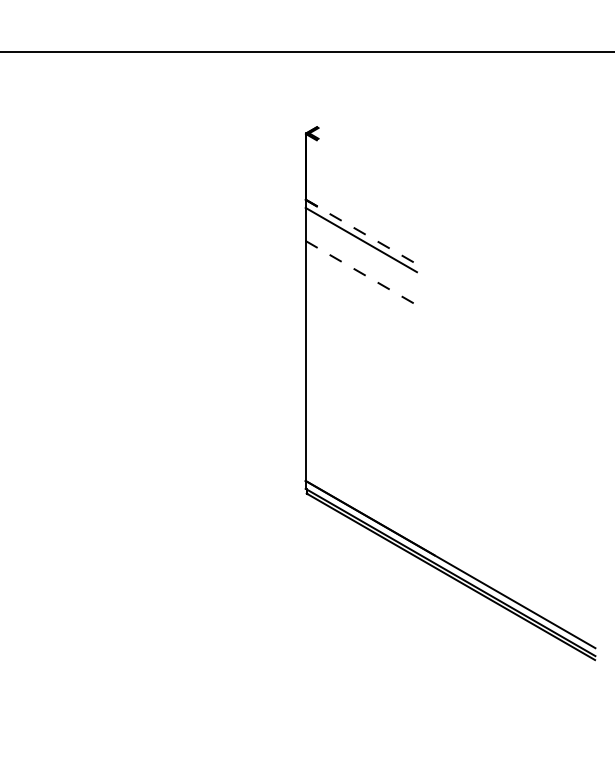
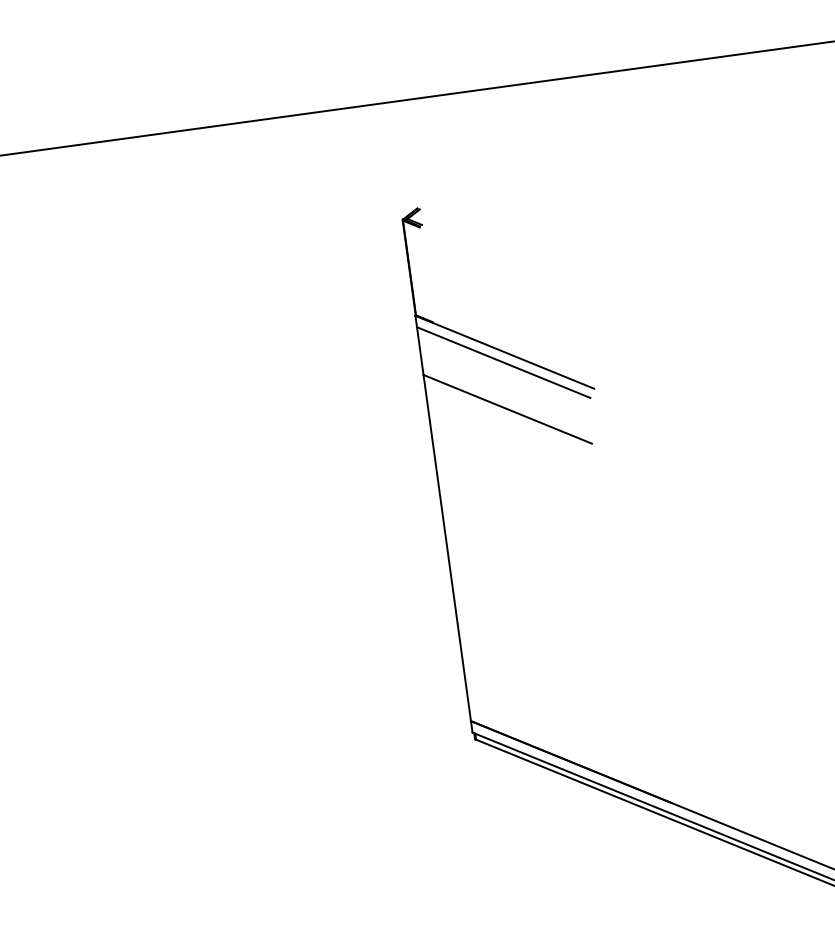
line: (363, 233) -> (505, 352), dashed -> solid
line: (360, 272) -> (508, 409), dashed -> solid

